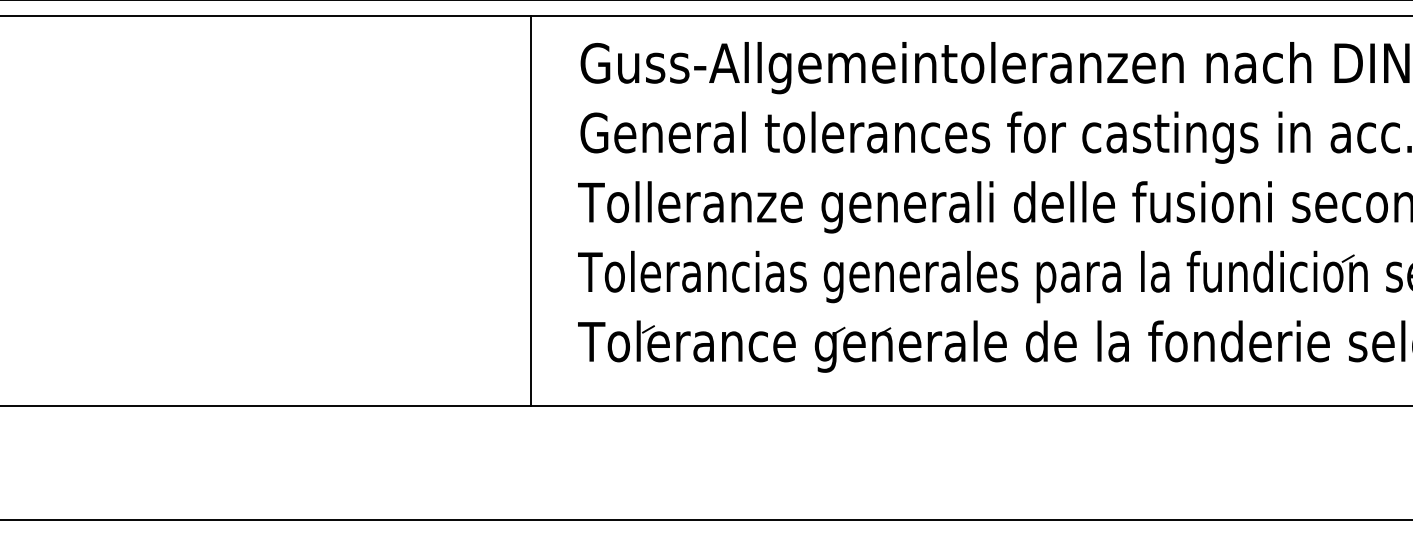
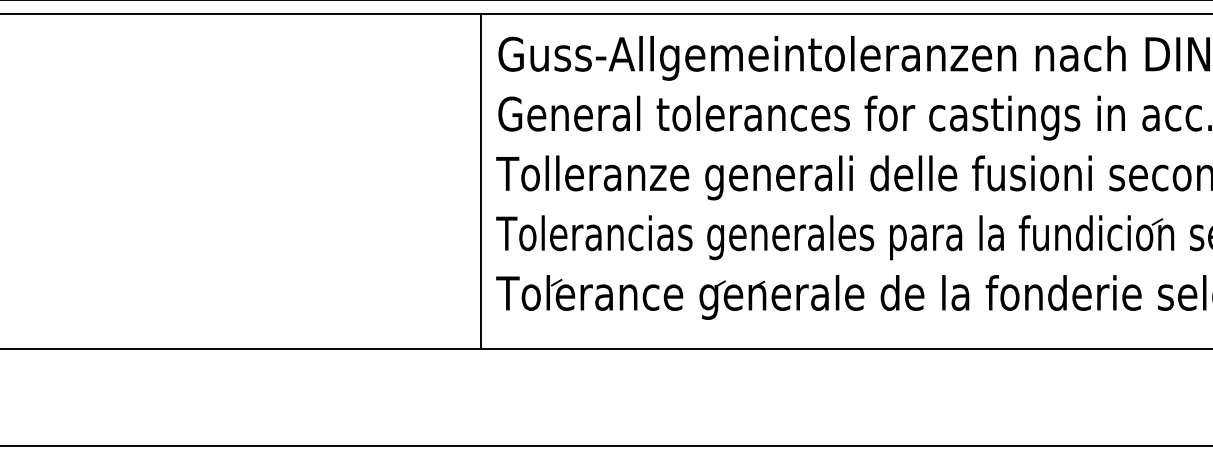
line: (531, 210) -> (481, 180), moved

